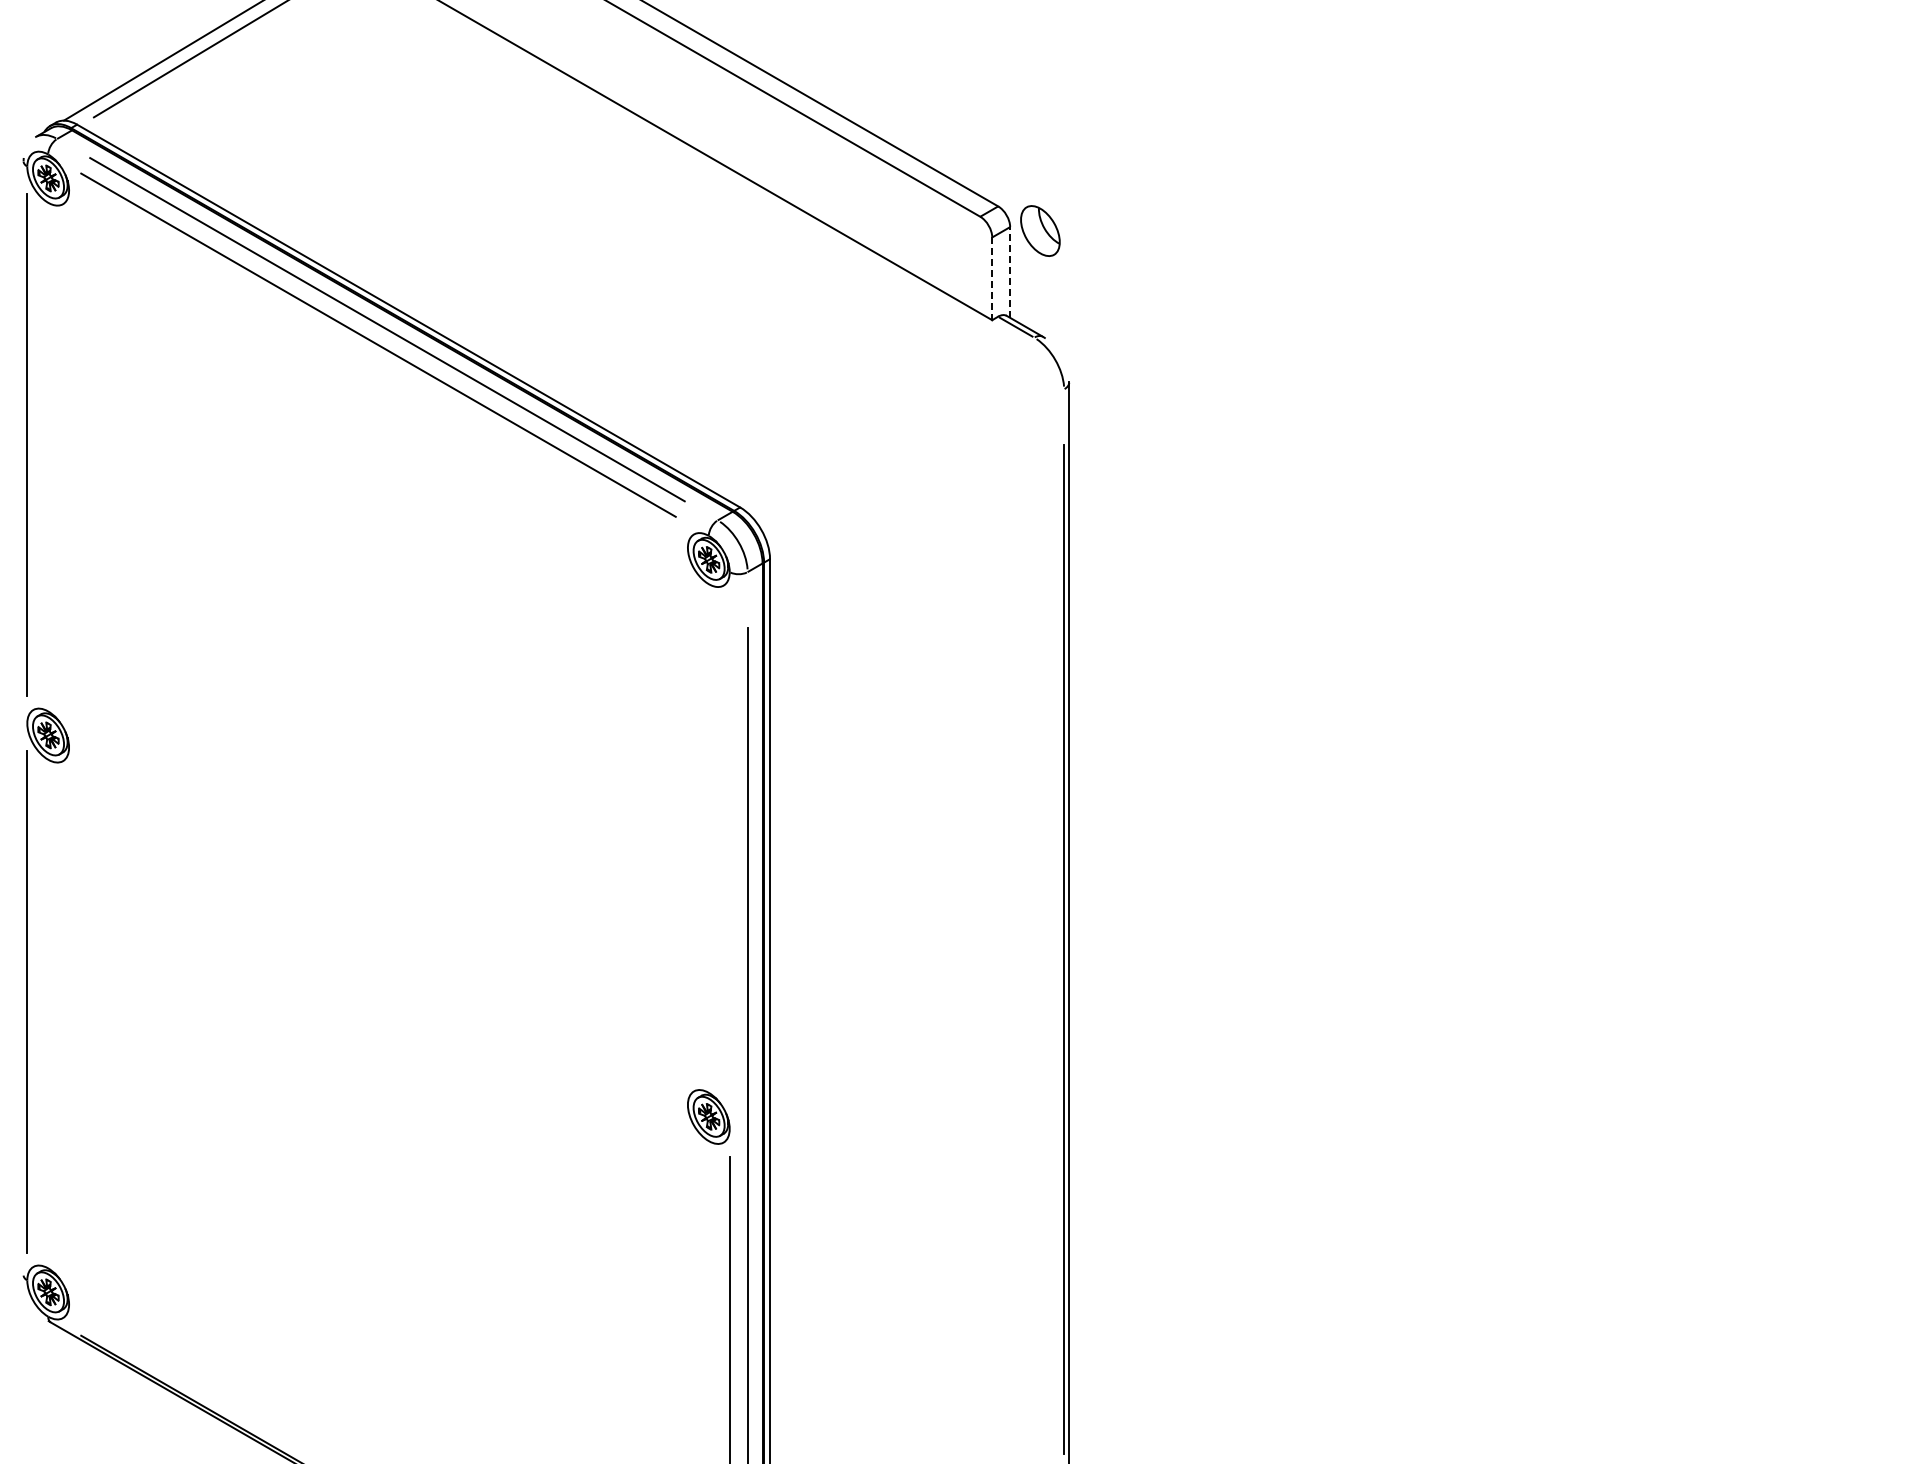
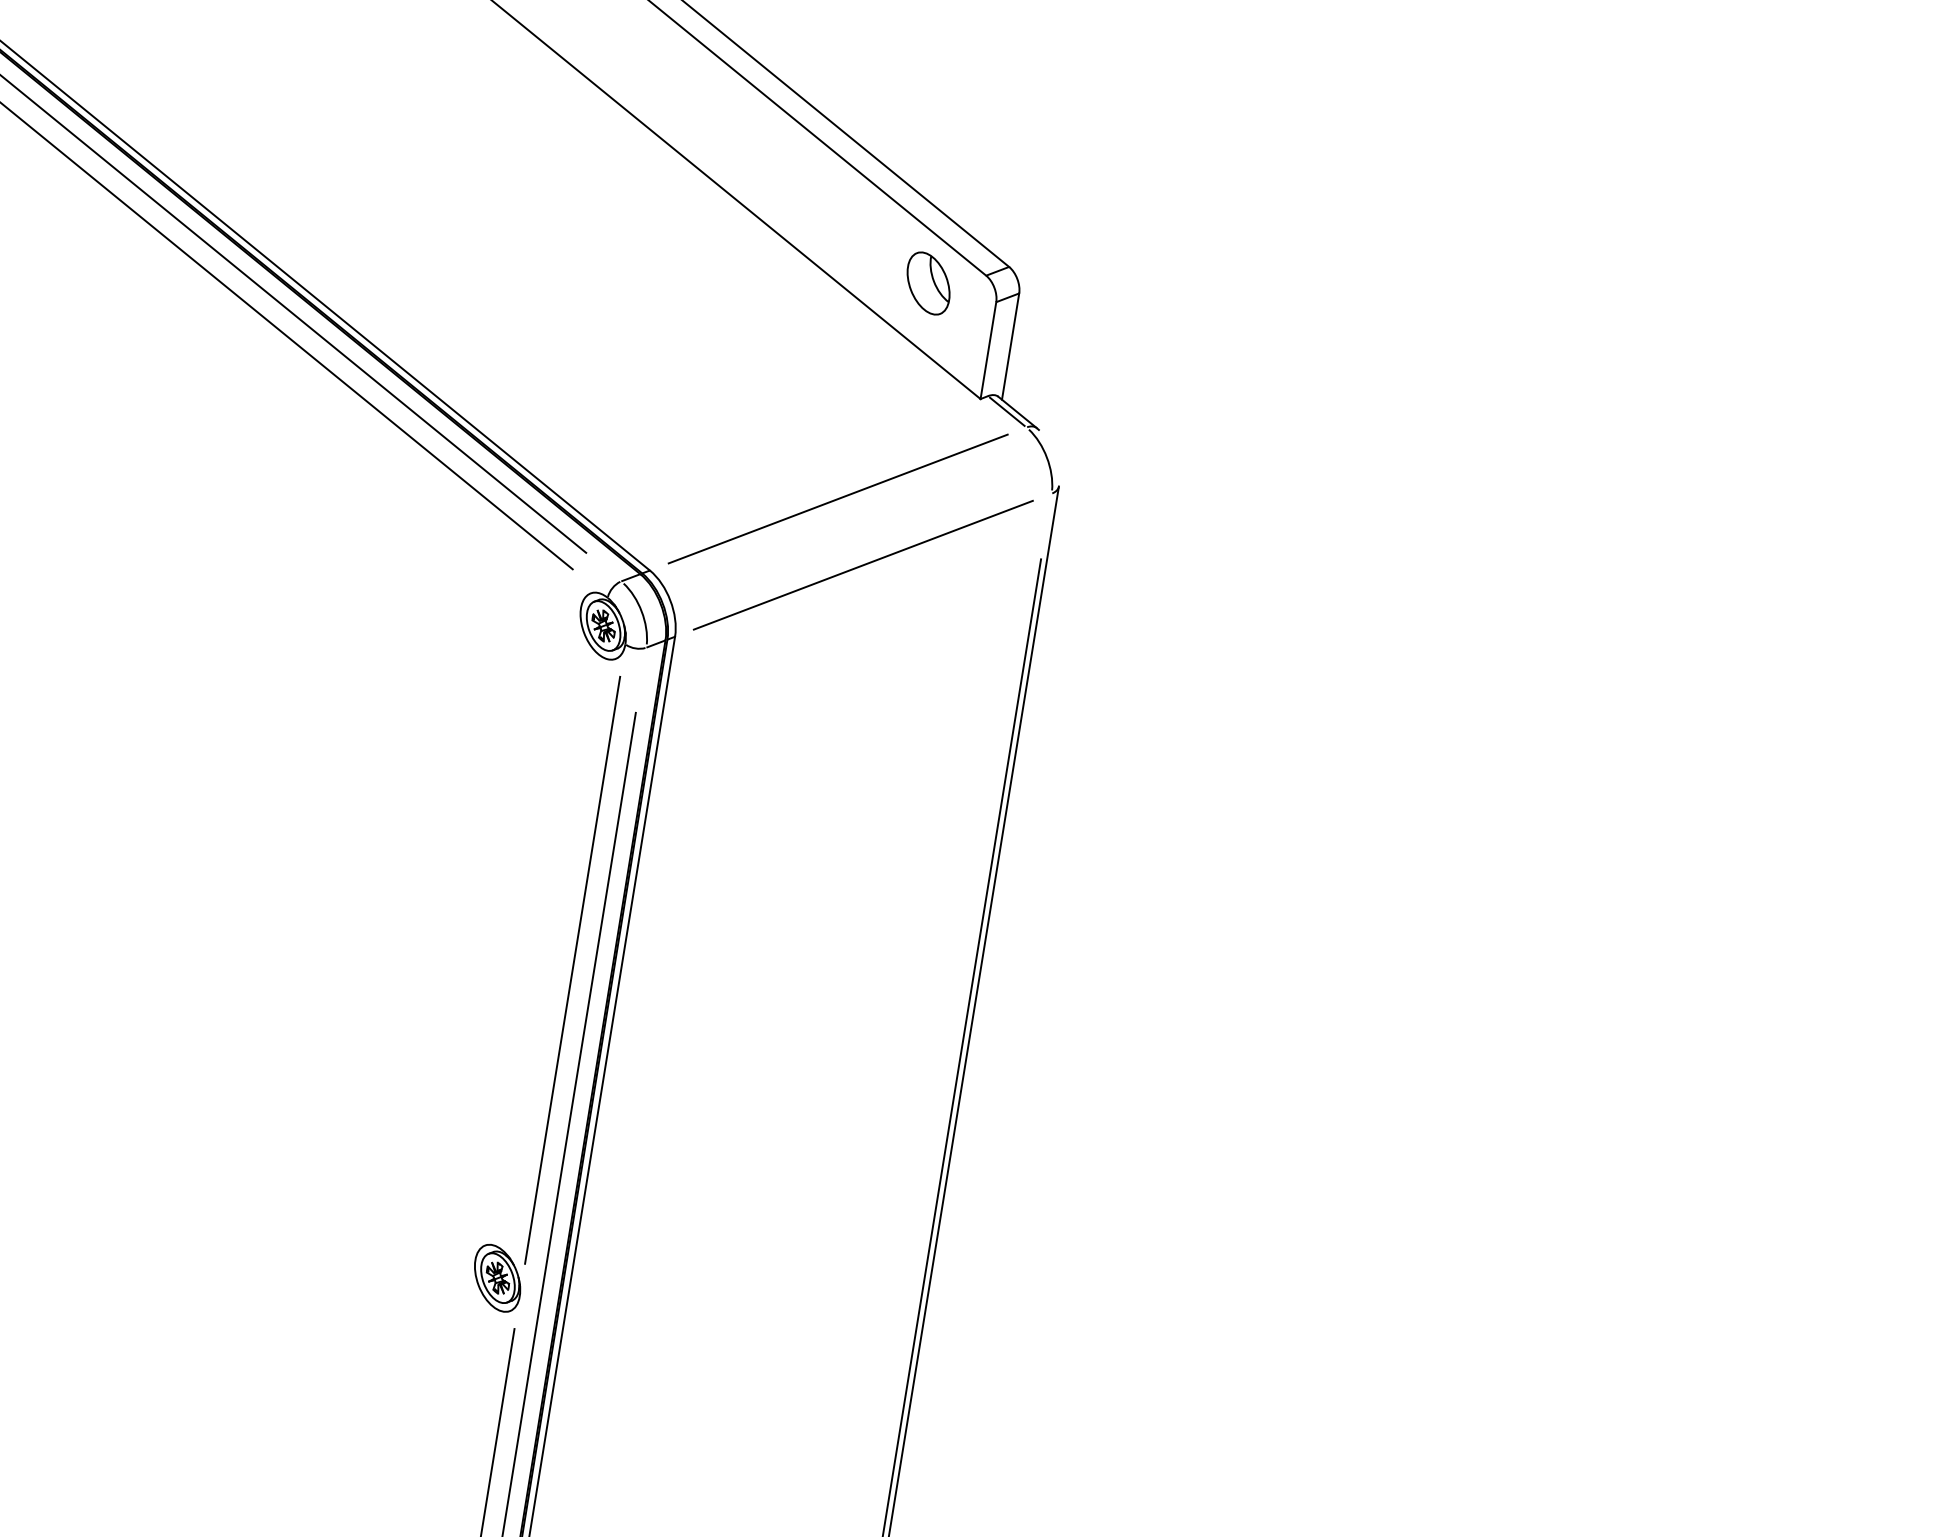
part: (1040, 230) -> (928, 282), moved
line: (1010, 271) -> (1011, 345), dashed -> solid
line: (992, 279) -> (988, 351), dashed -> solid
line: (886, 422) -> (837, 498), added
line: (916, 473) -> (862, 564), added
line: (729, 850) -> (572, 970), added

